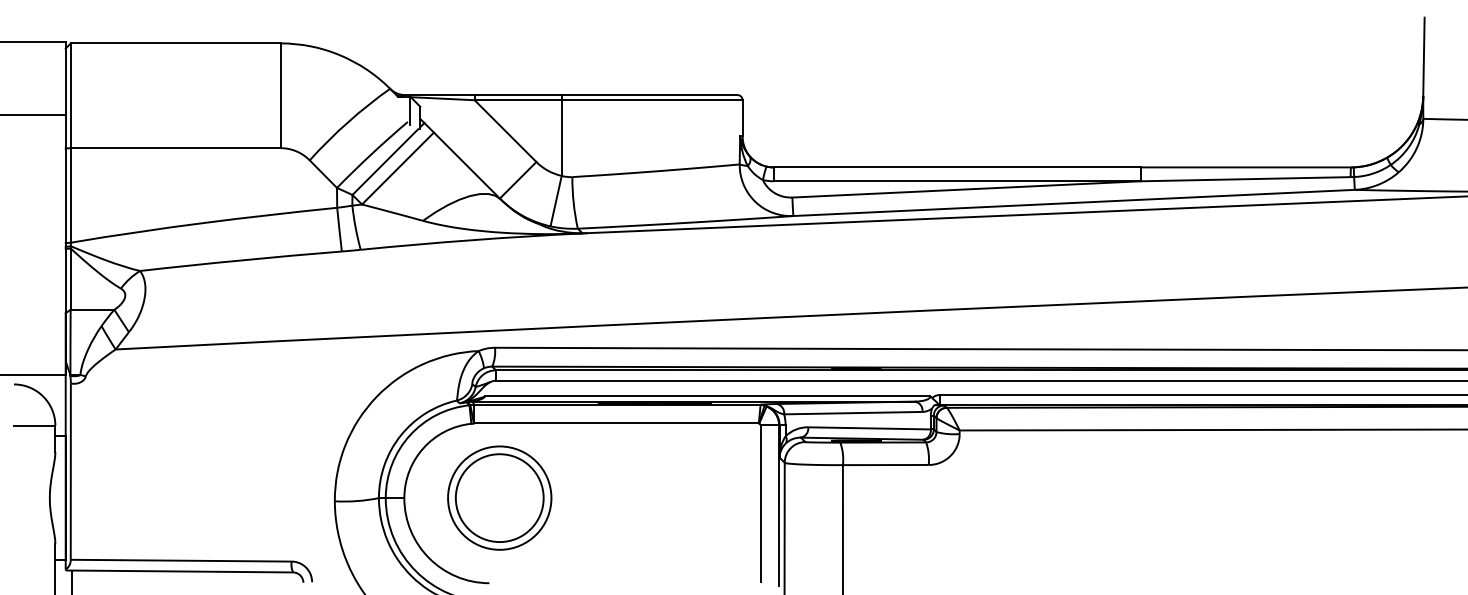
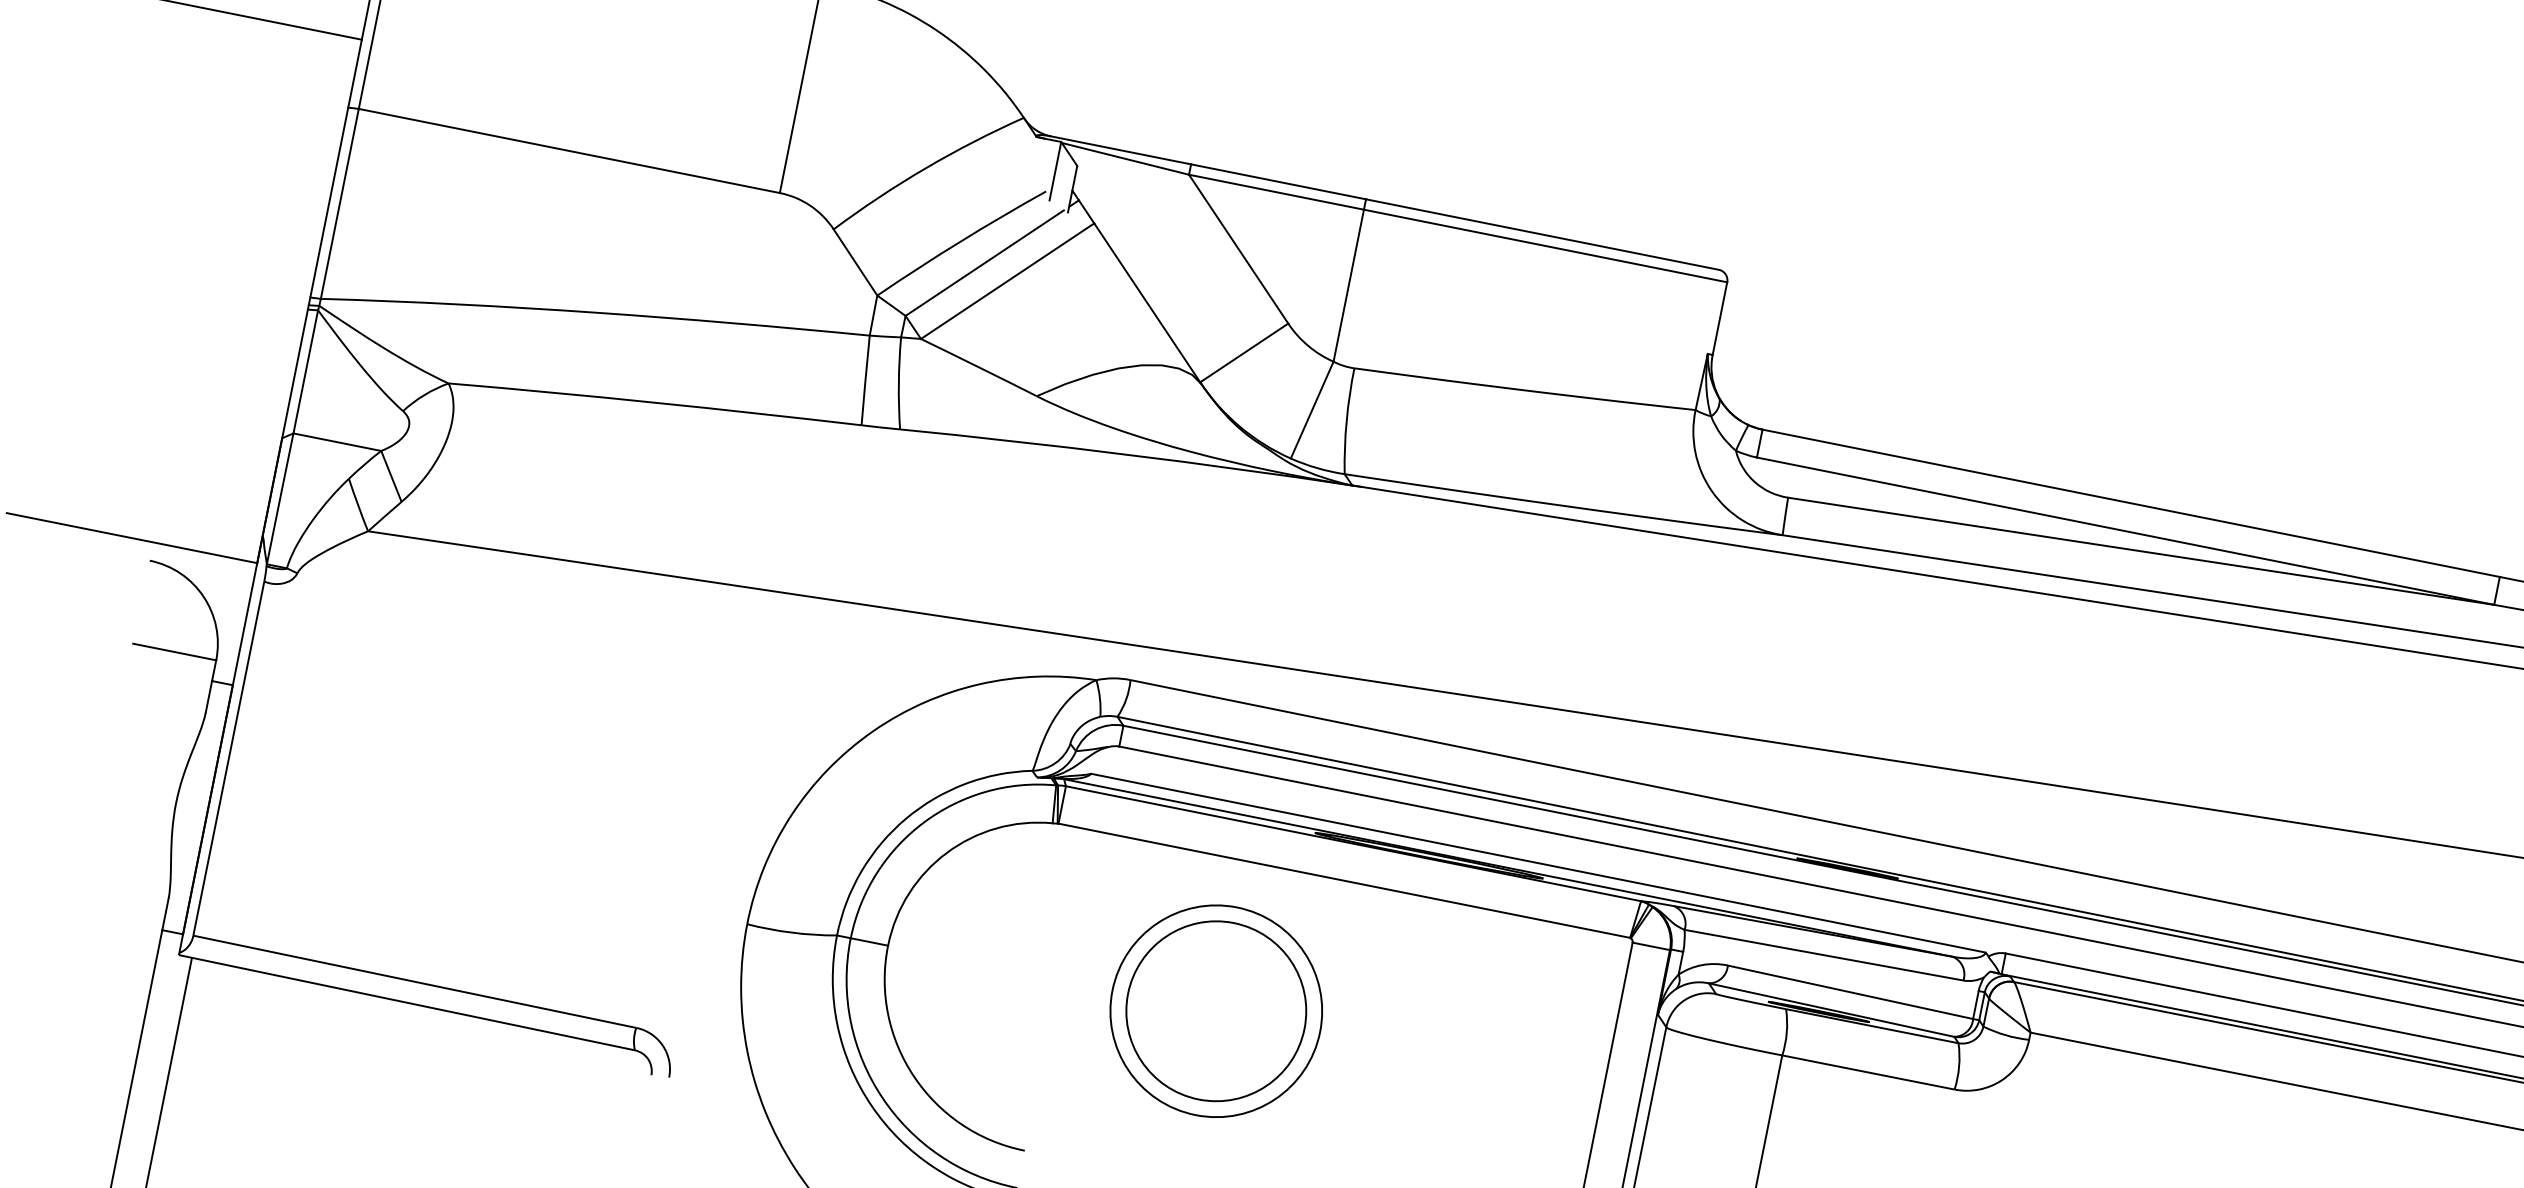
part: (499, 497) -> (1216, 1009), moved

